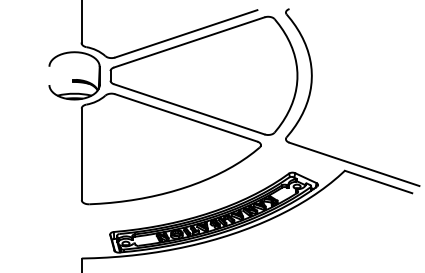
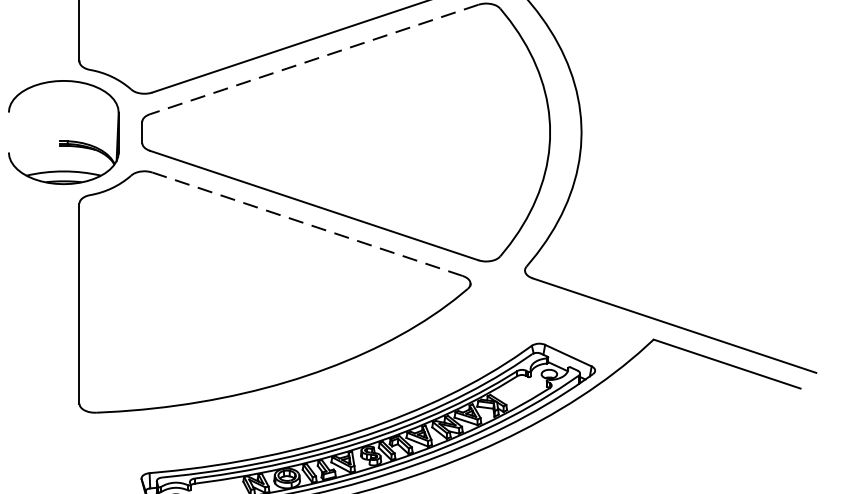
line: (188, 42) -> (312, 59), solid -> dashed
line: (186, 117) -> (308, 223), solid -> dashed

